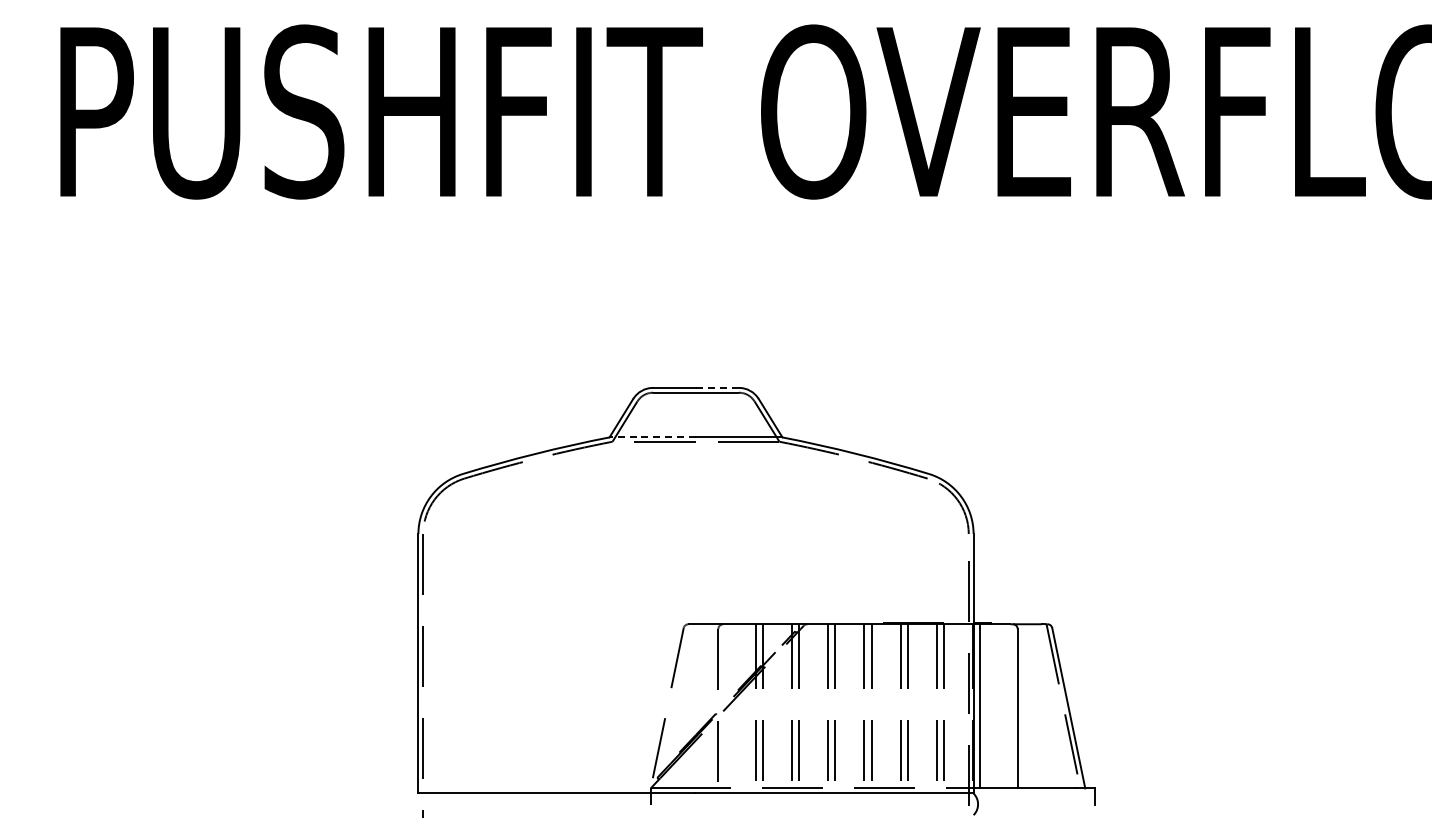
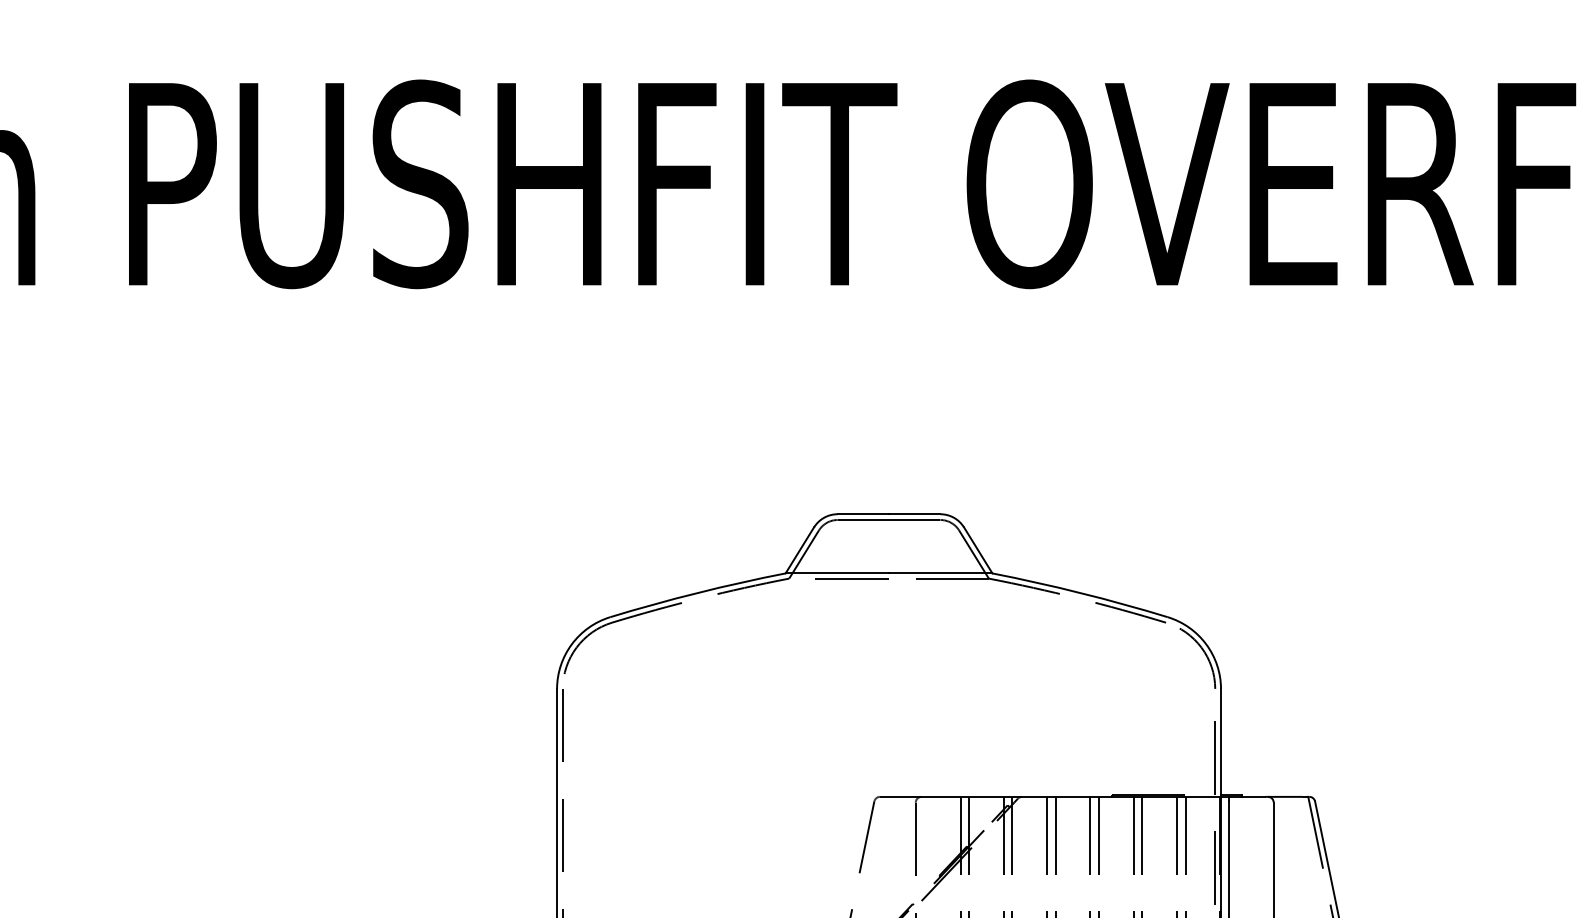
line: (717, 387) -> (914, 513), dashed -> solid
line: (652, 437) -> (837, 573), dashed -> solid

